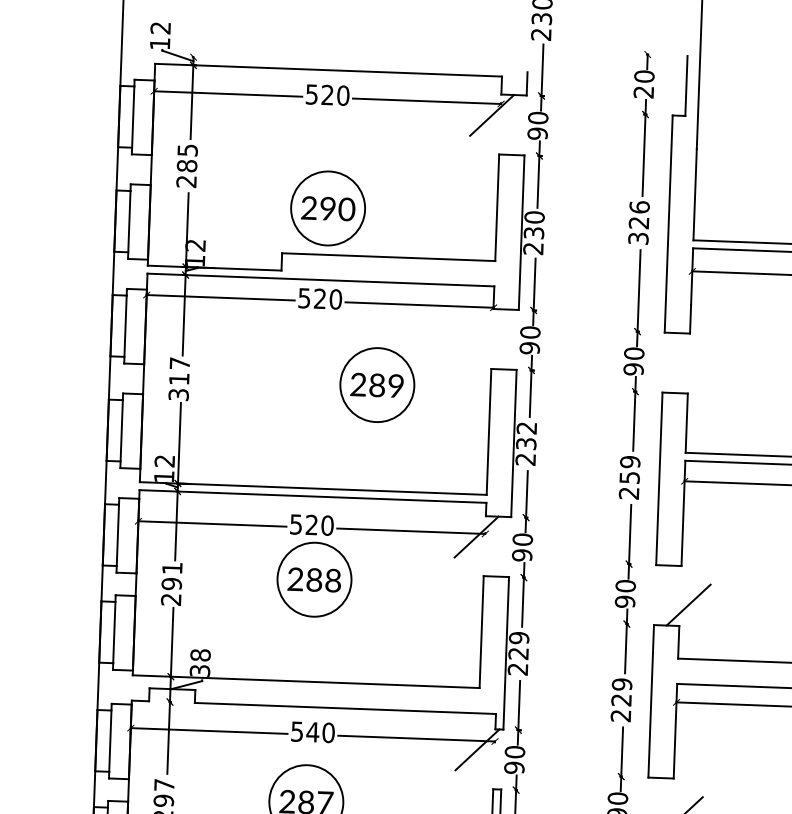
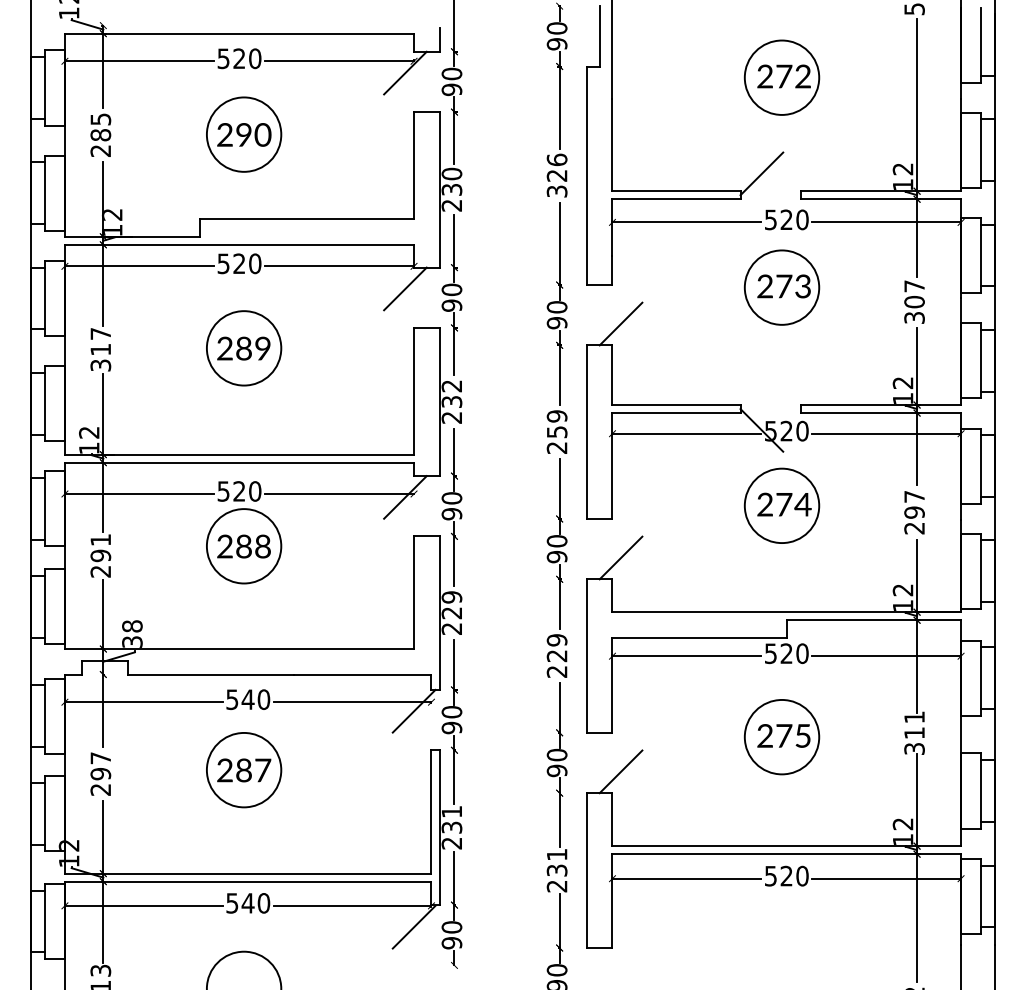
text: (643, 92) -> (556, 44), 20 -> 90
part: (328, 208) -> (244, 134), moved
line: (484, 329) -> (405, 288), added
line: (696, 372) -> (620, 323), added
part: (377, 385) -> (244, 348), moved

